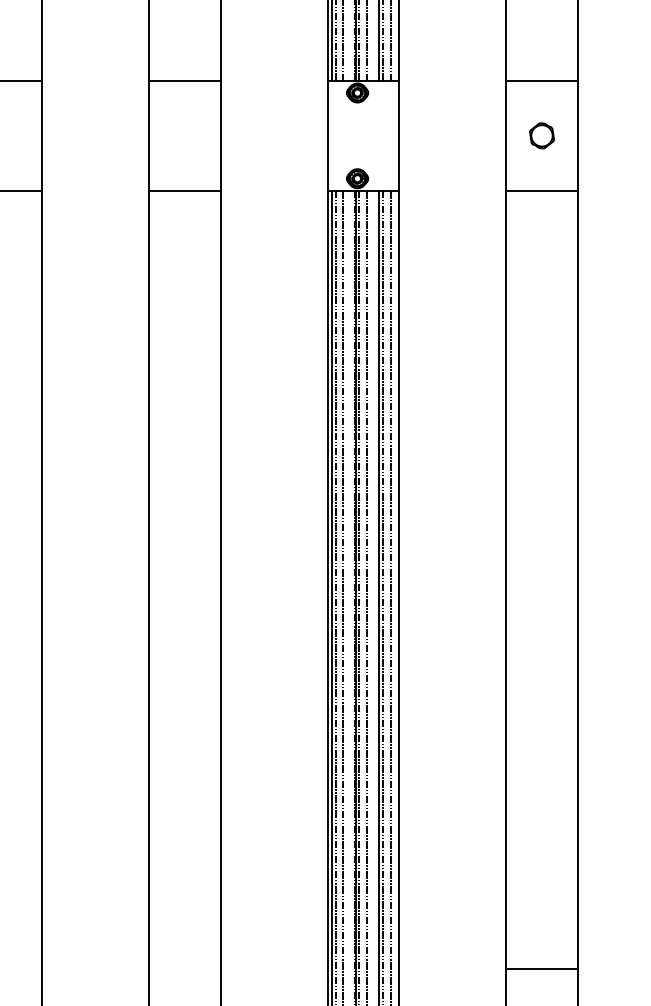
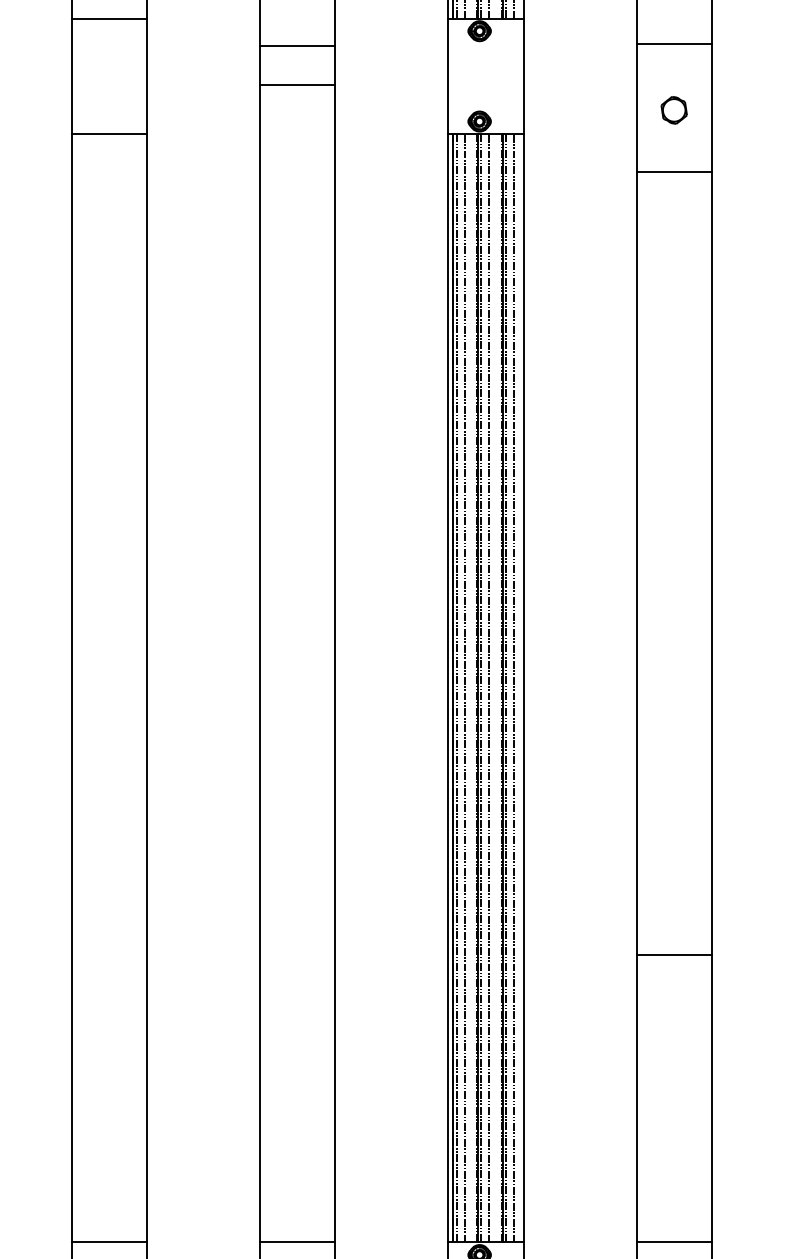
line: (184, 80) -> (297, 45), moved
line: (541, 80) -> (673, 43), moved
part: (541, 135) -> (673, 110), moved
line: (184, 190) -> (297, 85), moved
line: (541, 190) -> (673, 172), moved

